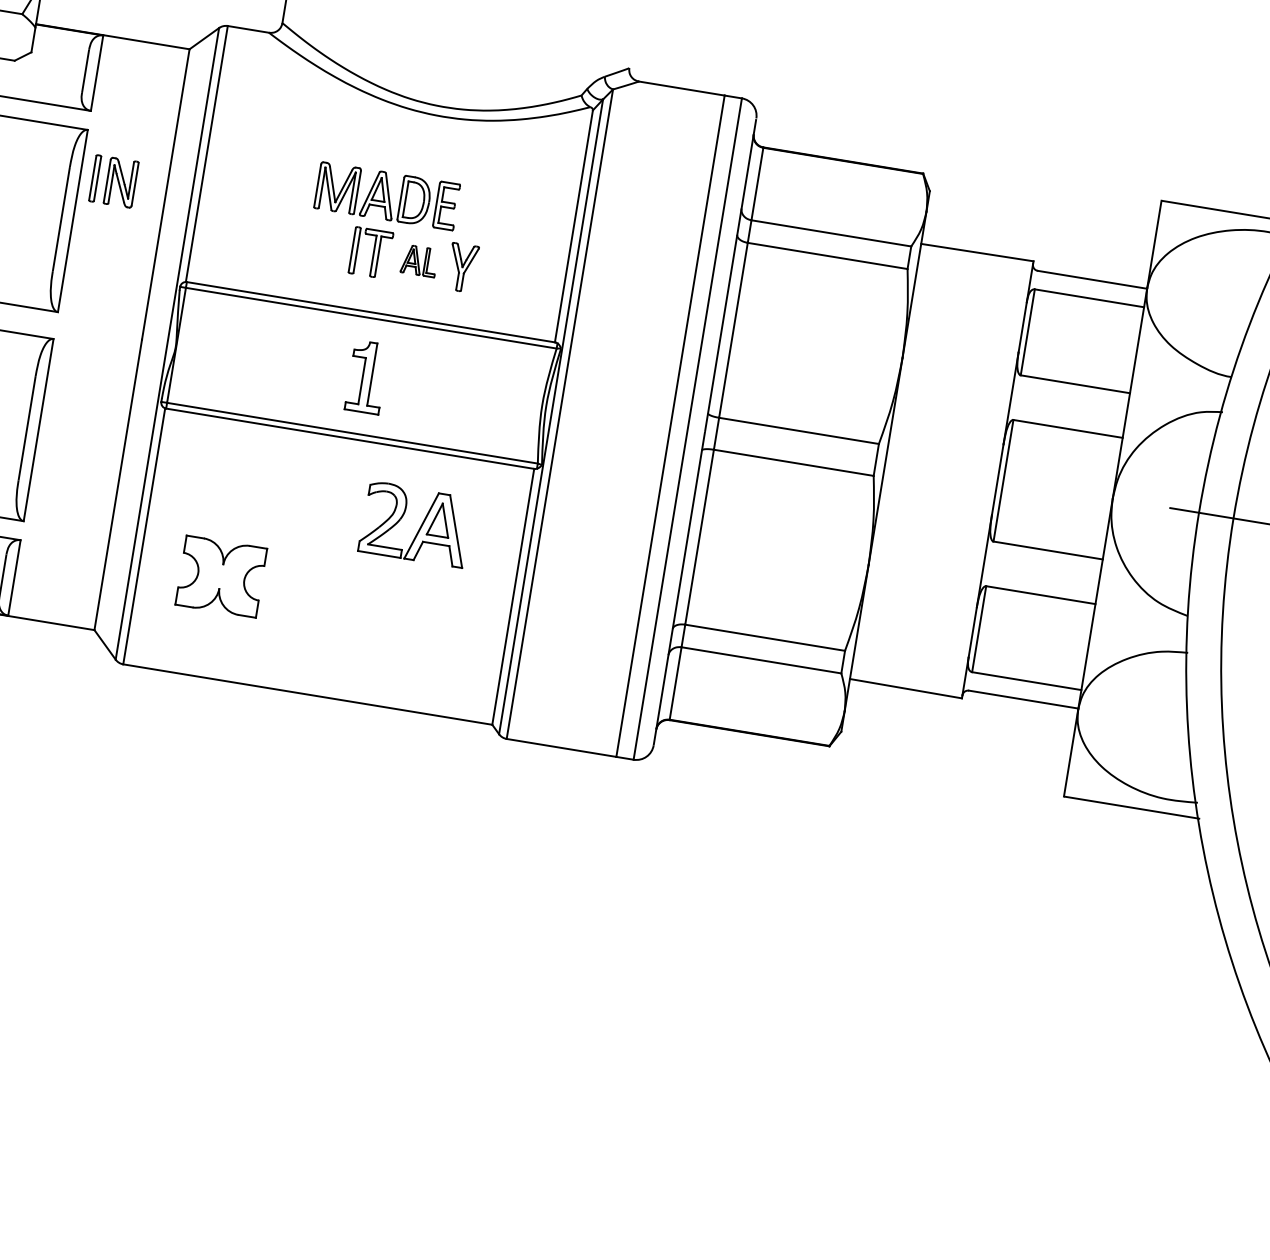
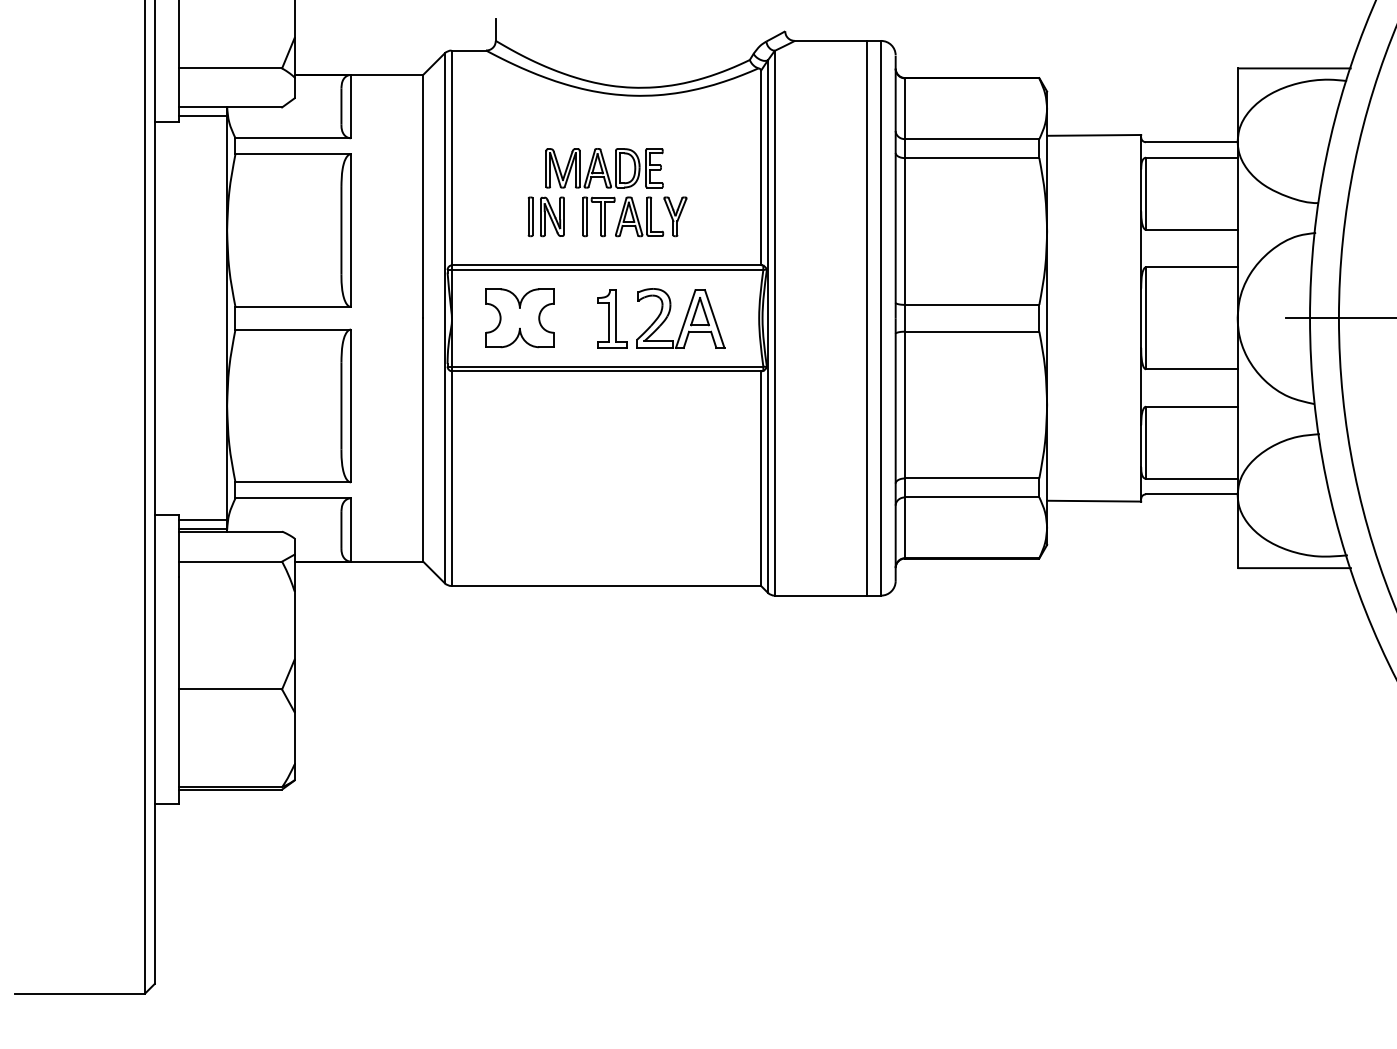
part: (113, 180) -> (545, 216), moved
part: (419, 260) -> (639, 216), size x1.67
part: (415, 524) -> (680, 318), moved
part: (220, 576) -> (519, 318), moved

